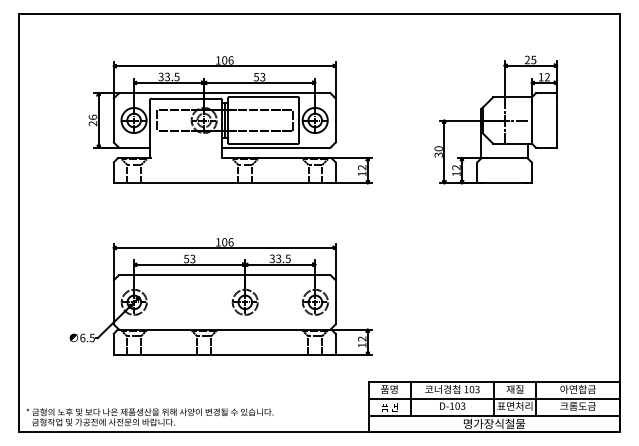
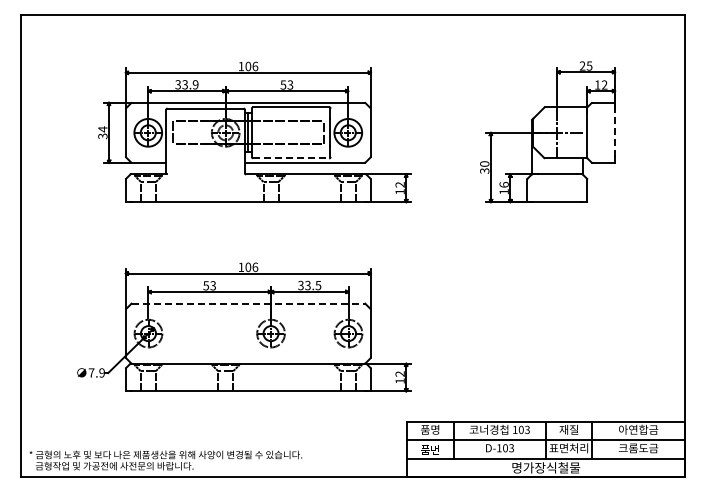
text: (176, 76) -> (195, 84), 33.5 -> 33.9
text: (92, 120) -> (102, 132), 26 -> 34
line: (557, 120) -> (615, 132), solid -> dashed
line: (263, 143) -> (291, 158), solid -> dashed
text: (455, 167) -> (503, 184), 12 -> 16
line: (224, 275) -> (248, 303), solid -> dashed
text: (87, 337) -> (96, 372), 6.5 -> 7.9

